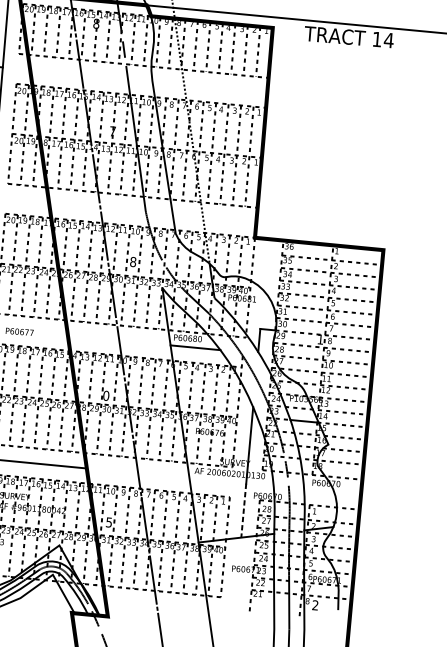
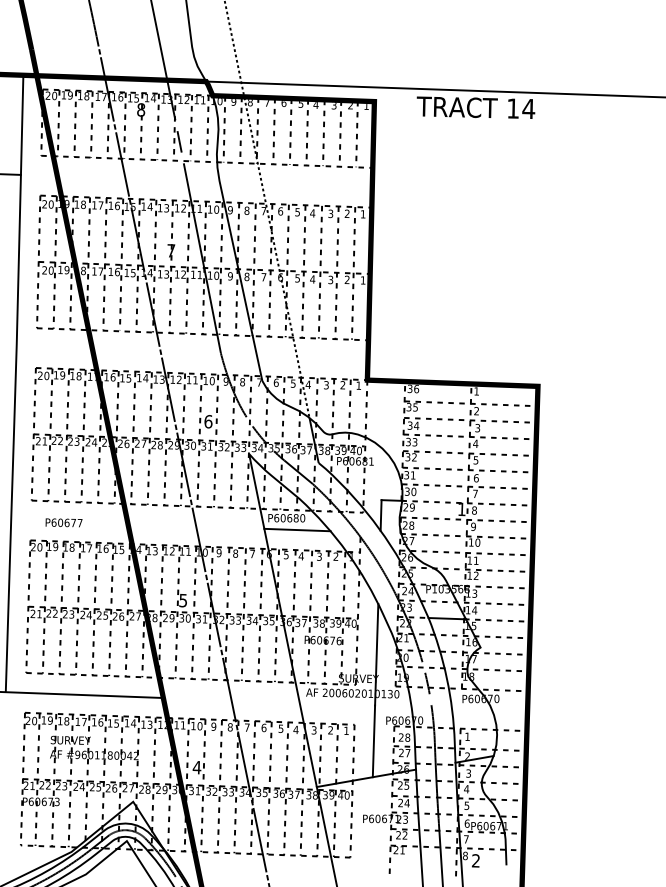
text: (133, 261) -> (208, 421), 8 -> 6
text: (106, 395) -> (183, 600), 0 -> 5
line: (243, 510) -> (373, 741), dashed -> solid
text: (108, 522) -> (196, 767), 5 -> 4

